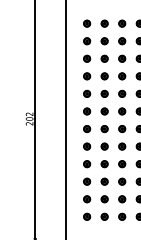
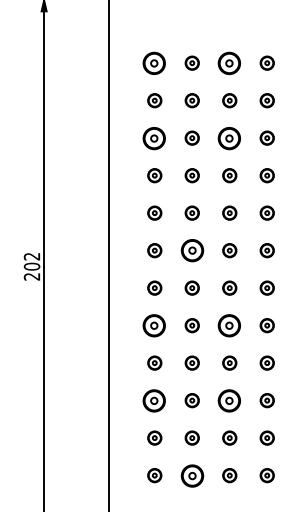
part: (87, 23) -> (155, 62), size x1.6
part: (122, 23) -> (230, 62), size x1.6
part: (87, 58) -> (155, 137), size x1.6
part: (122, 58) -> (230, 137), size x1.6
part: (104, 111) -> (191, 250), size x1.6
part: (87, 146) -> (155, 325), size x1.6
part: (122, 146) -> (230, 325), size x1.6
part: (87, 181) -> (155, 400), size x1.6
part: (122, 181) -> (230, 400), size x1.6
part: (104, 216) -> (191, 474), size x1.6

